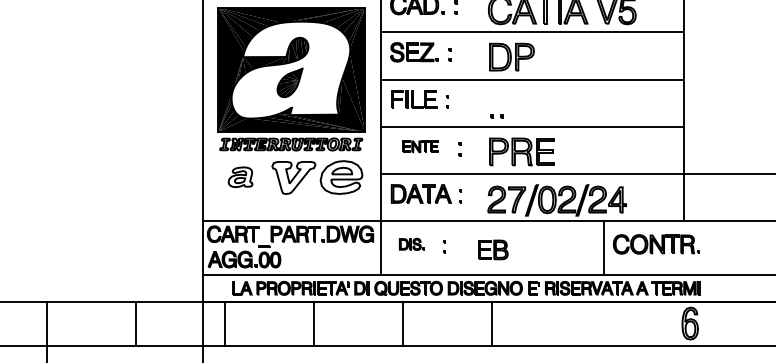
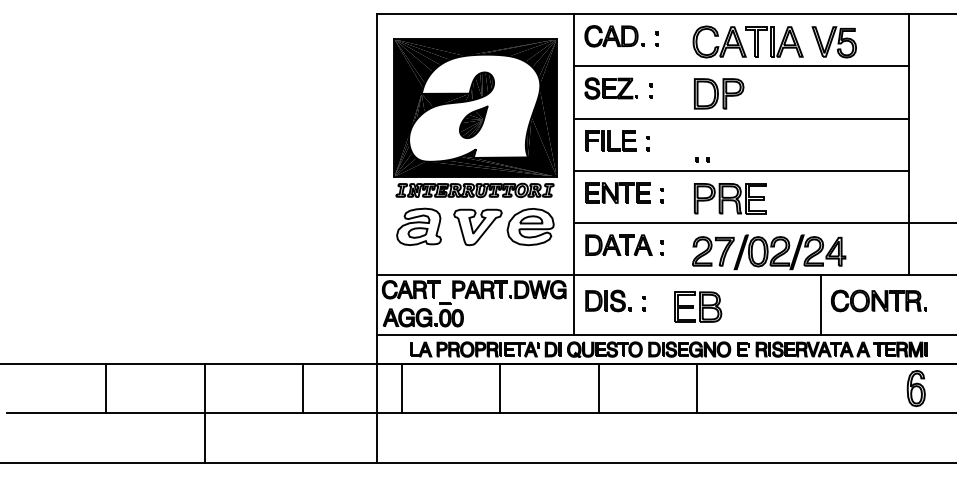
part: (420, 146) -> (617, 192), size x1.67
part: (240, 177) -> (418, 226), size x1.67
part: (411, 243) -> (608, 300), size x1.67
part: (493, 249) -> (698, 306), size x1.43

